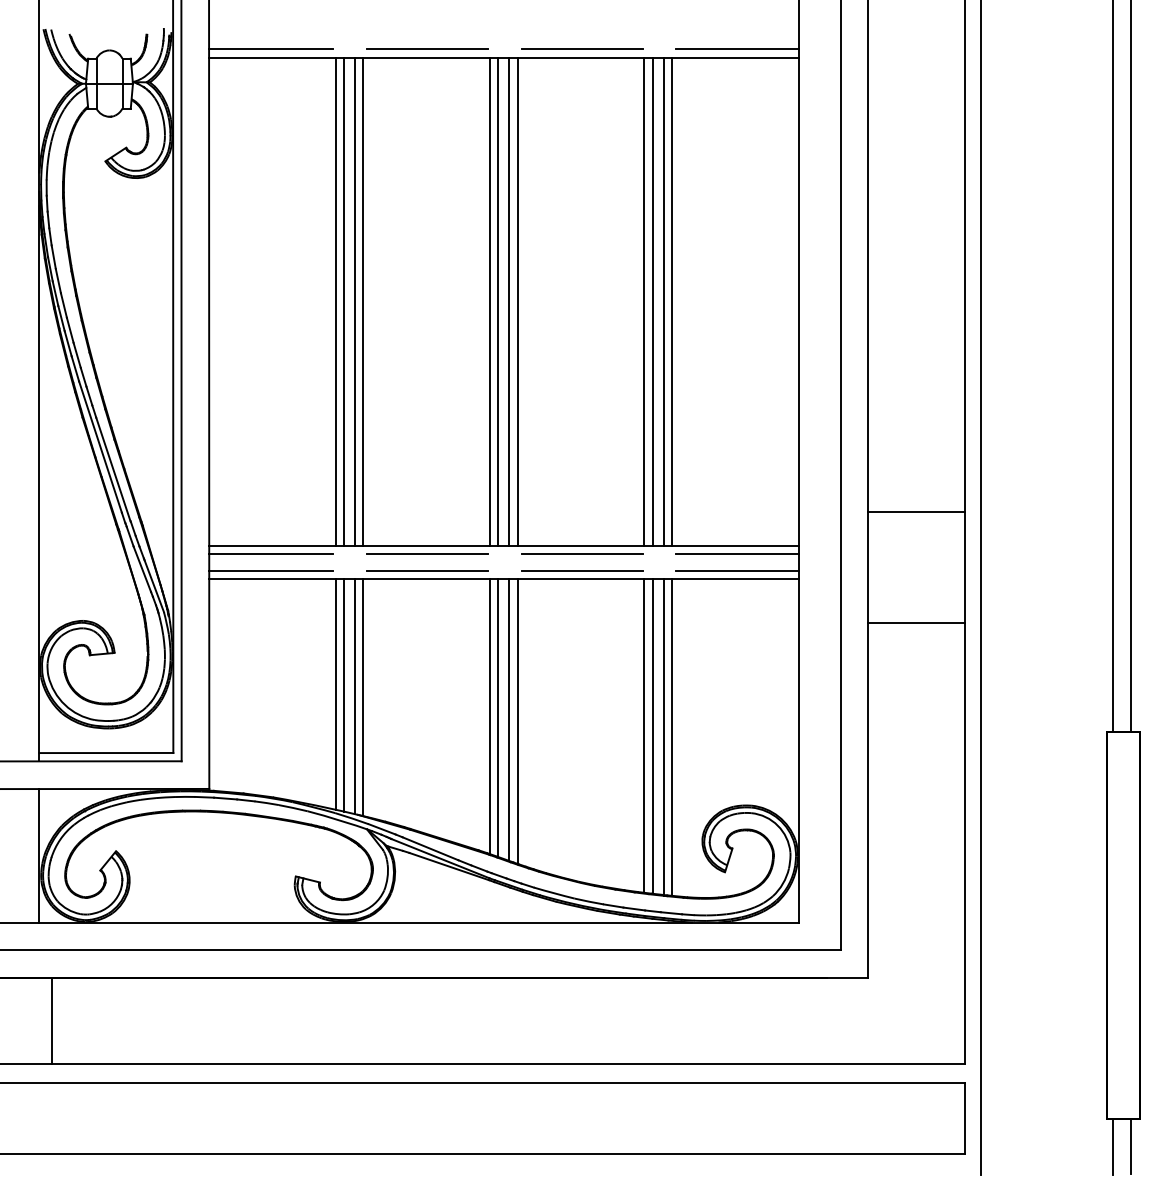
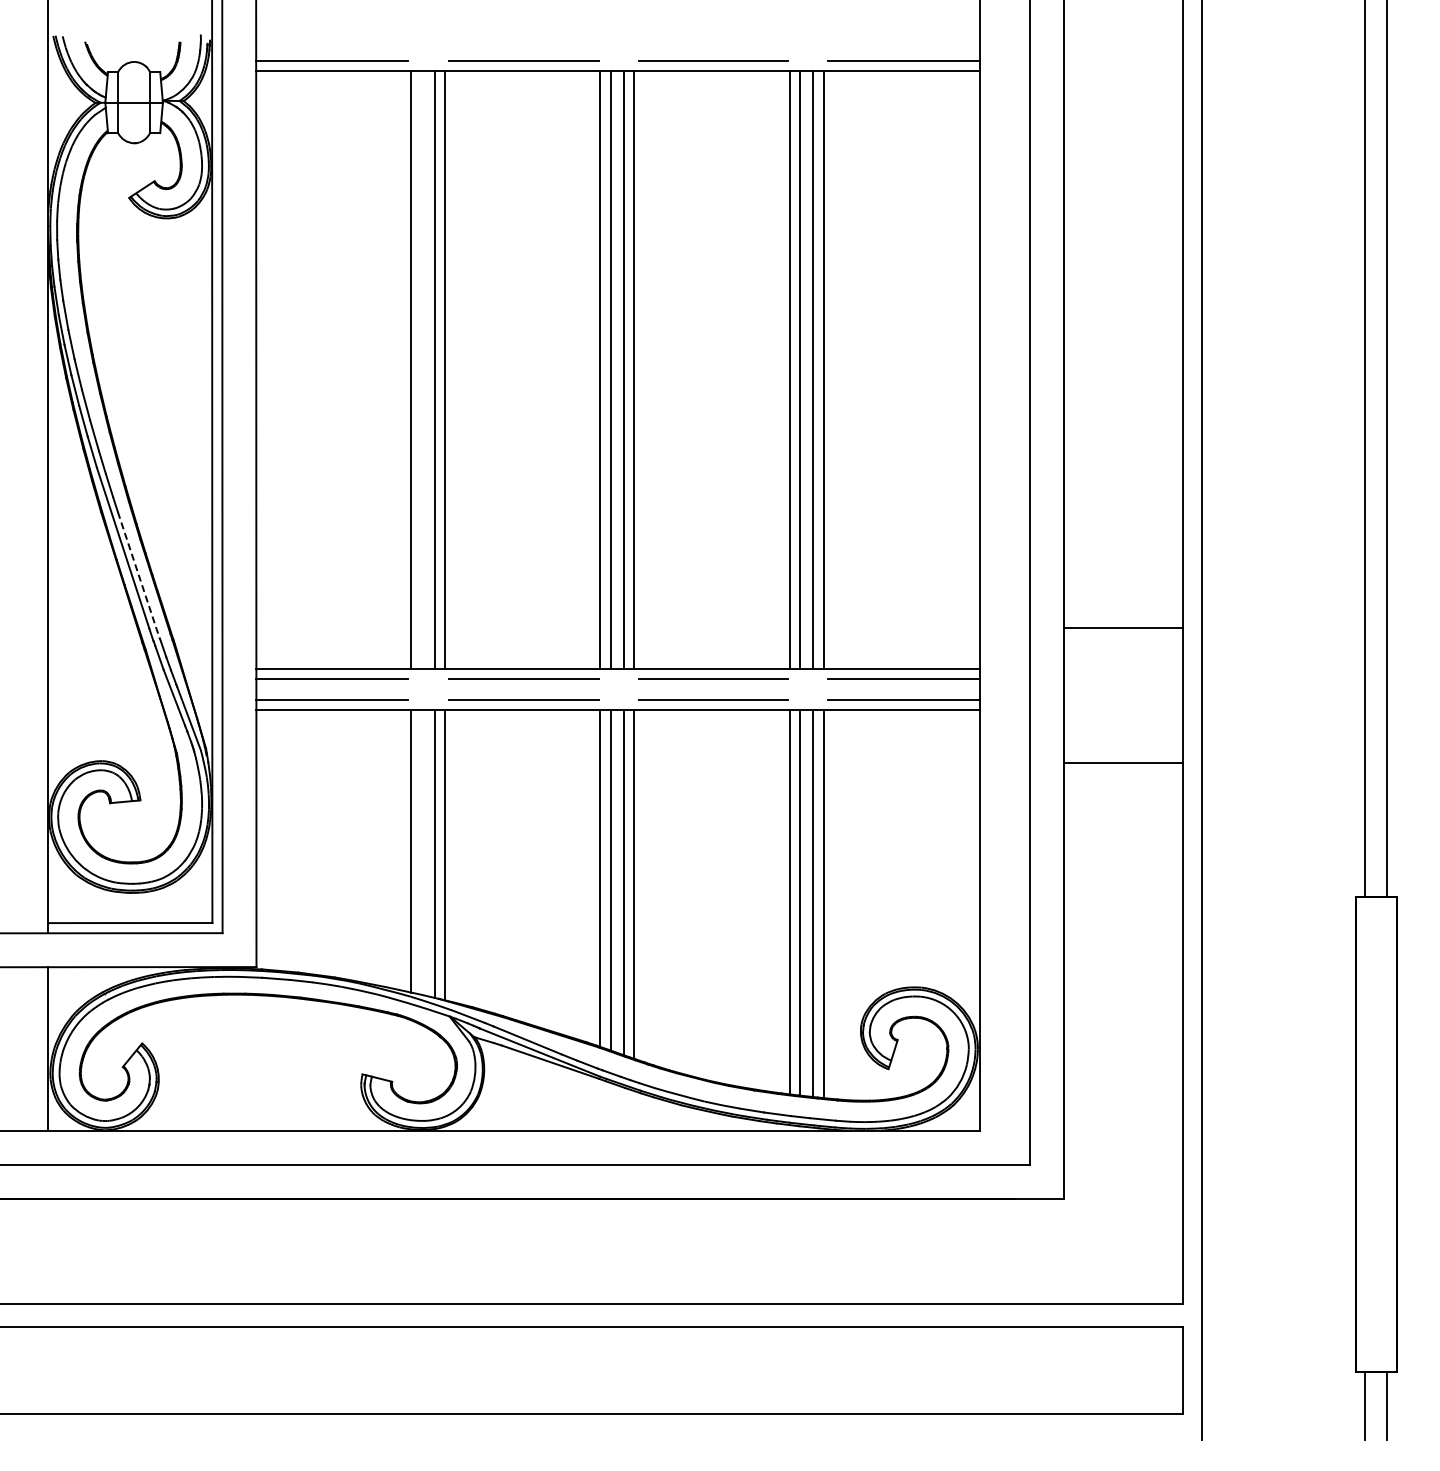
line: (343, 301) -> (421, 369), removed
line: (113, 470) -> (139, 576), solid -> dashed
line: (343, 694) -> (421, 851), removed
line: (51, 1021) -> (63, 1251), removed

